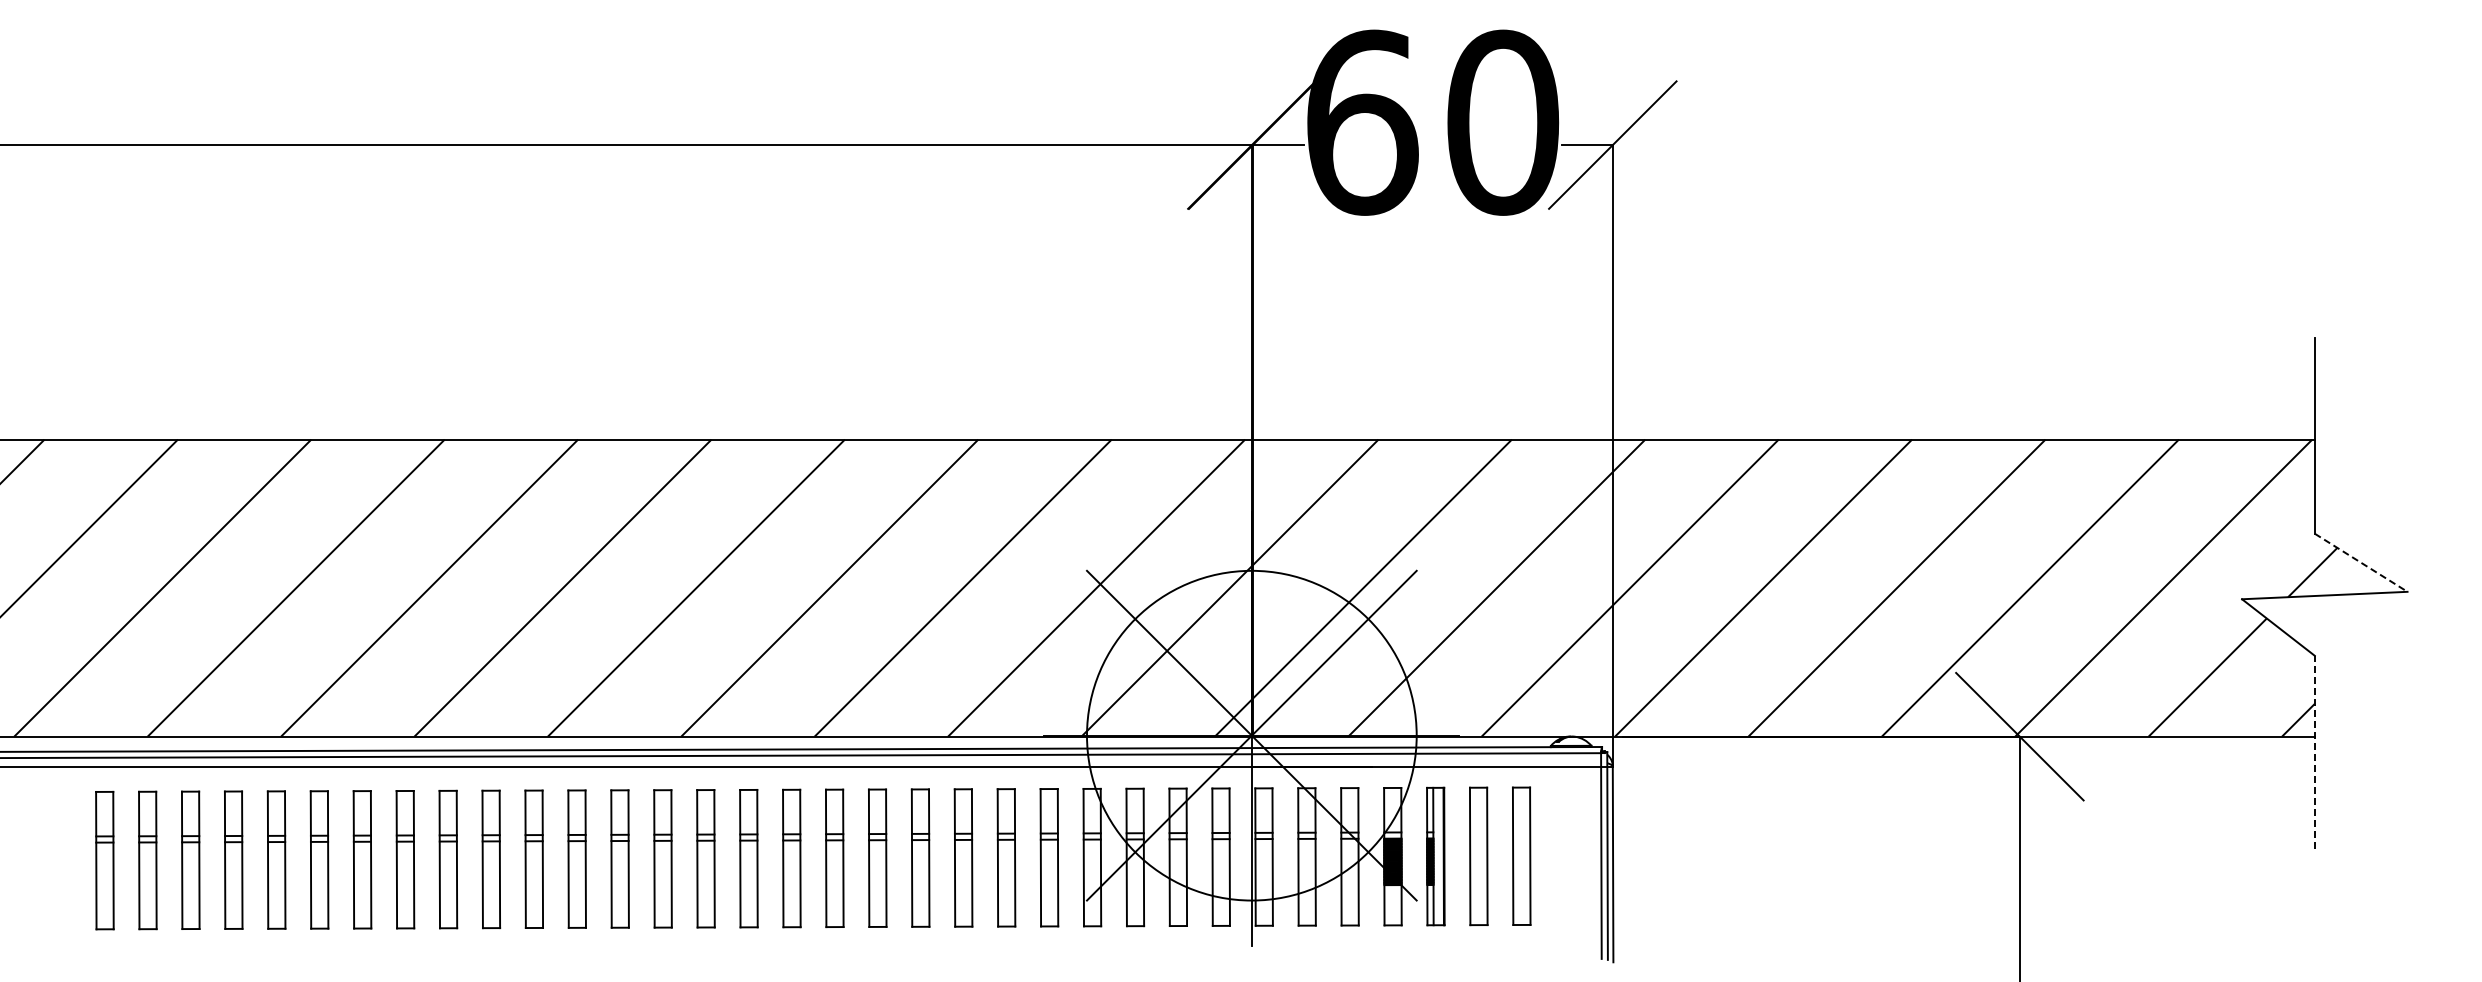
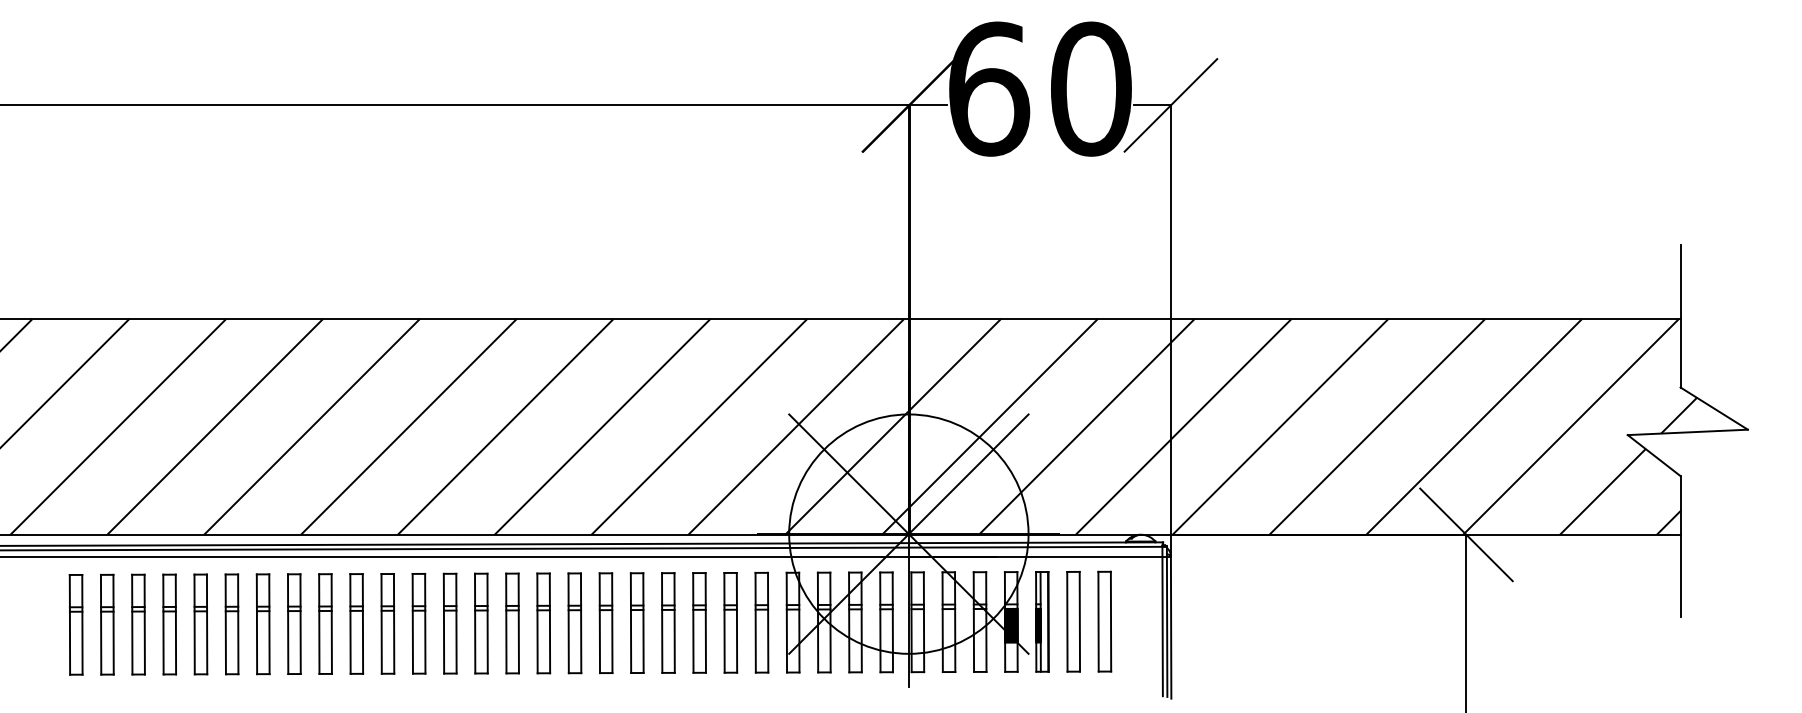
line: (2361, 562) -> (1714, 408), dashed -> solid
line: (2314, 752) -> (1680, 546), dashed -> solid

